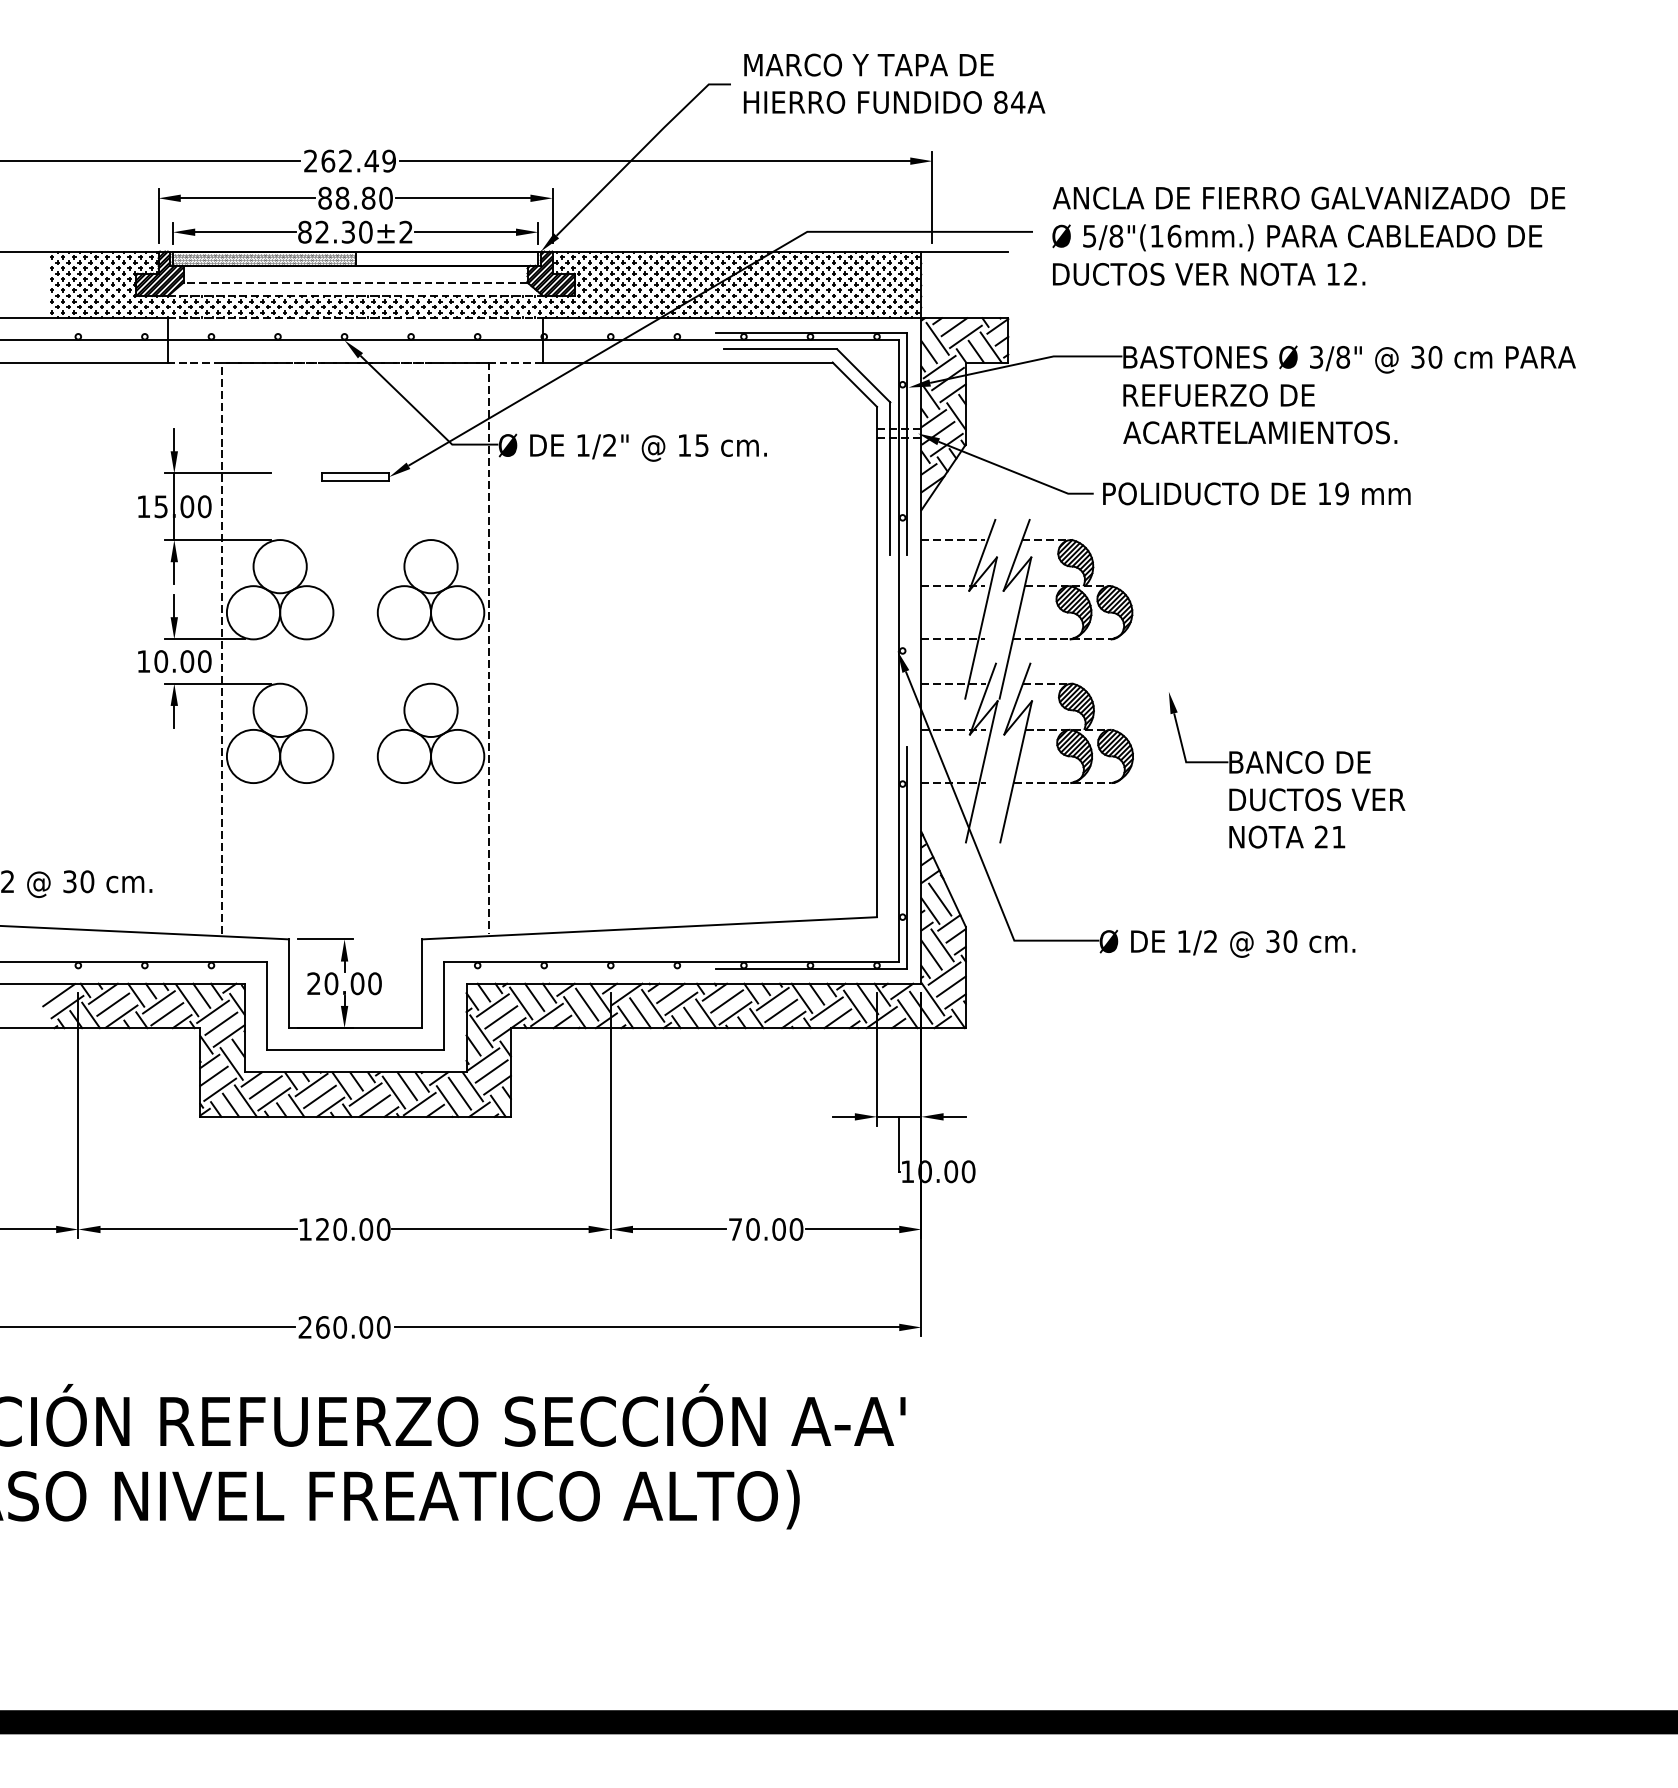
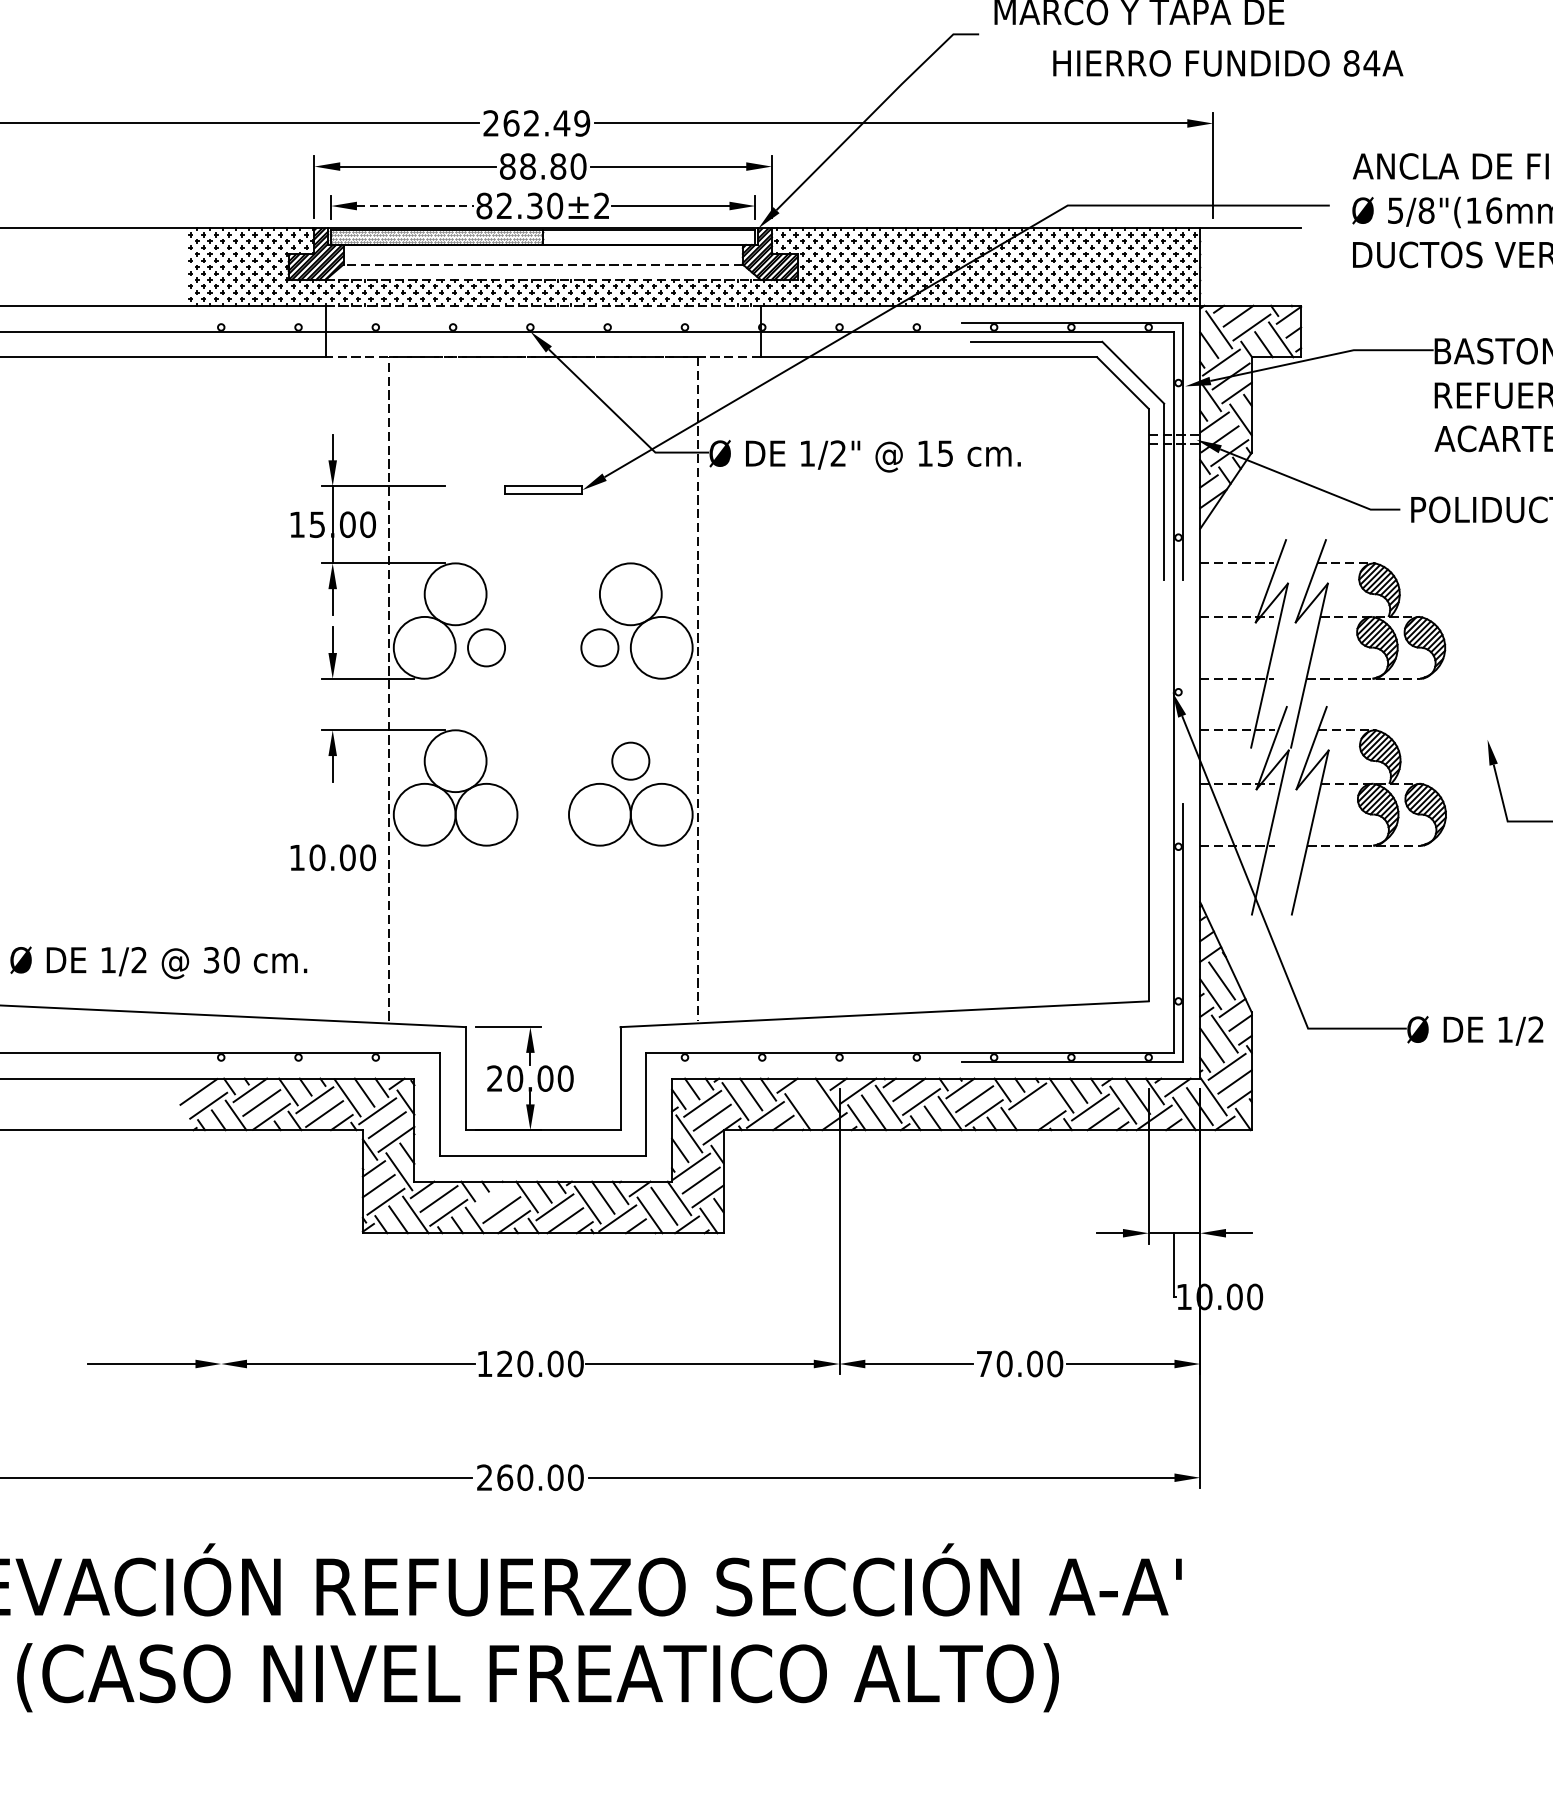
text: (894, 102) -> (1228, 63), moved
line: (246, 232) -> (416, 206), solid -> dashed
circle: (306, 612) -> (486, 647), size x0.6
circle: (404, 612) -> (599, 647), size x0.6
text: (174, 661) -> (332, 857), moved
circle: (430, 710) -> (630, 761), size x0.6
line: (587, 1004) -> (812, 1102), removed
line: (781, 1010) -> (1037, 1109), removed
line: (311, 1084) -> (492, 1195), removed
line: (78, 1115) -> (221, 1231), removed

